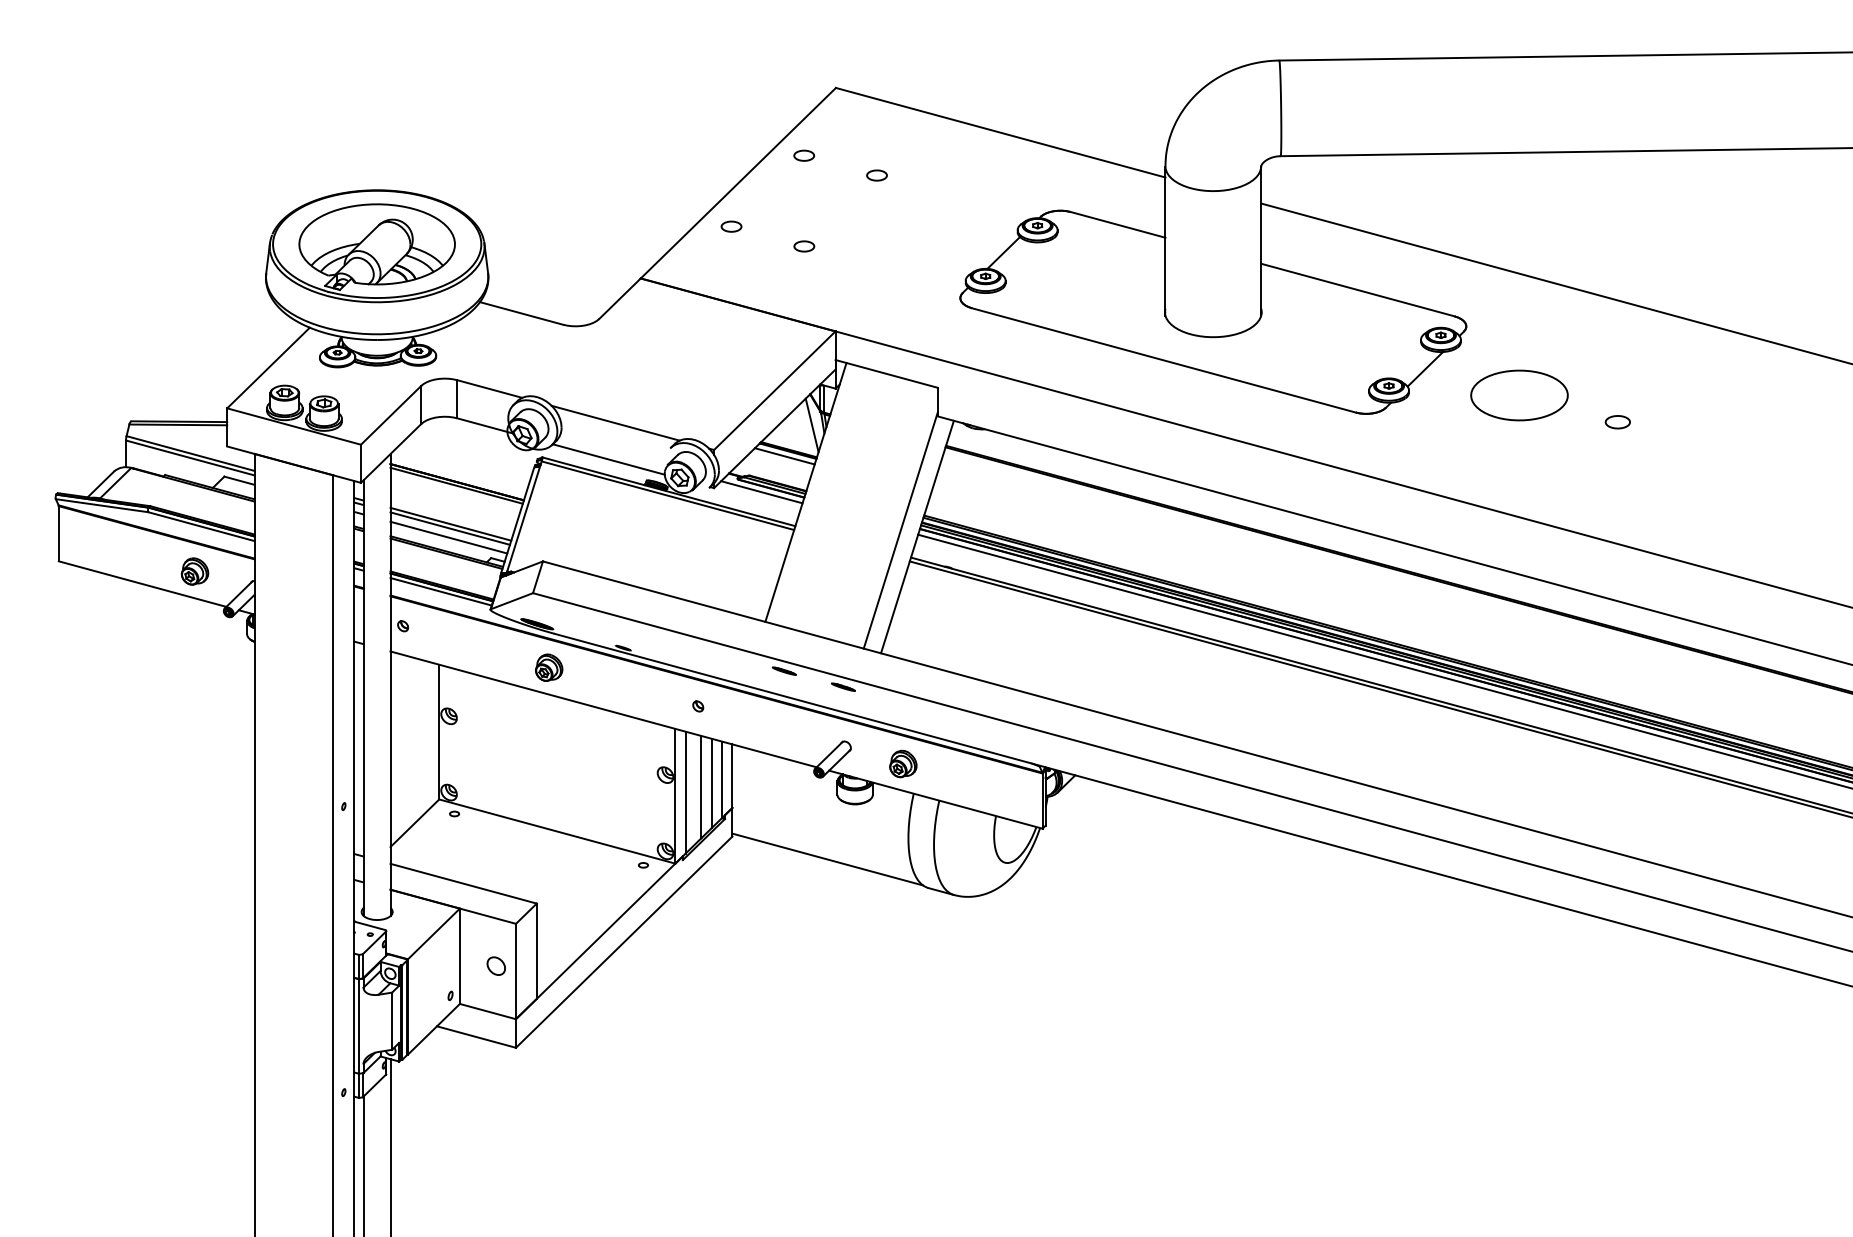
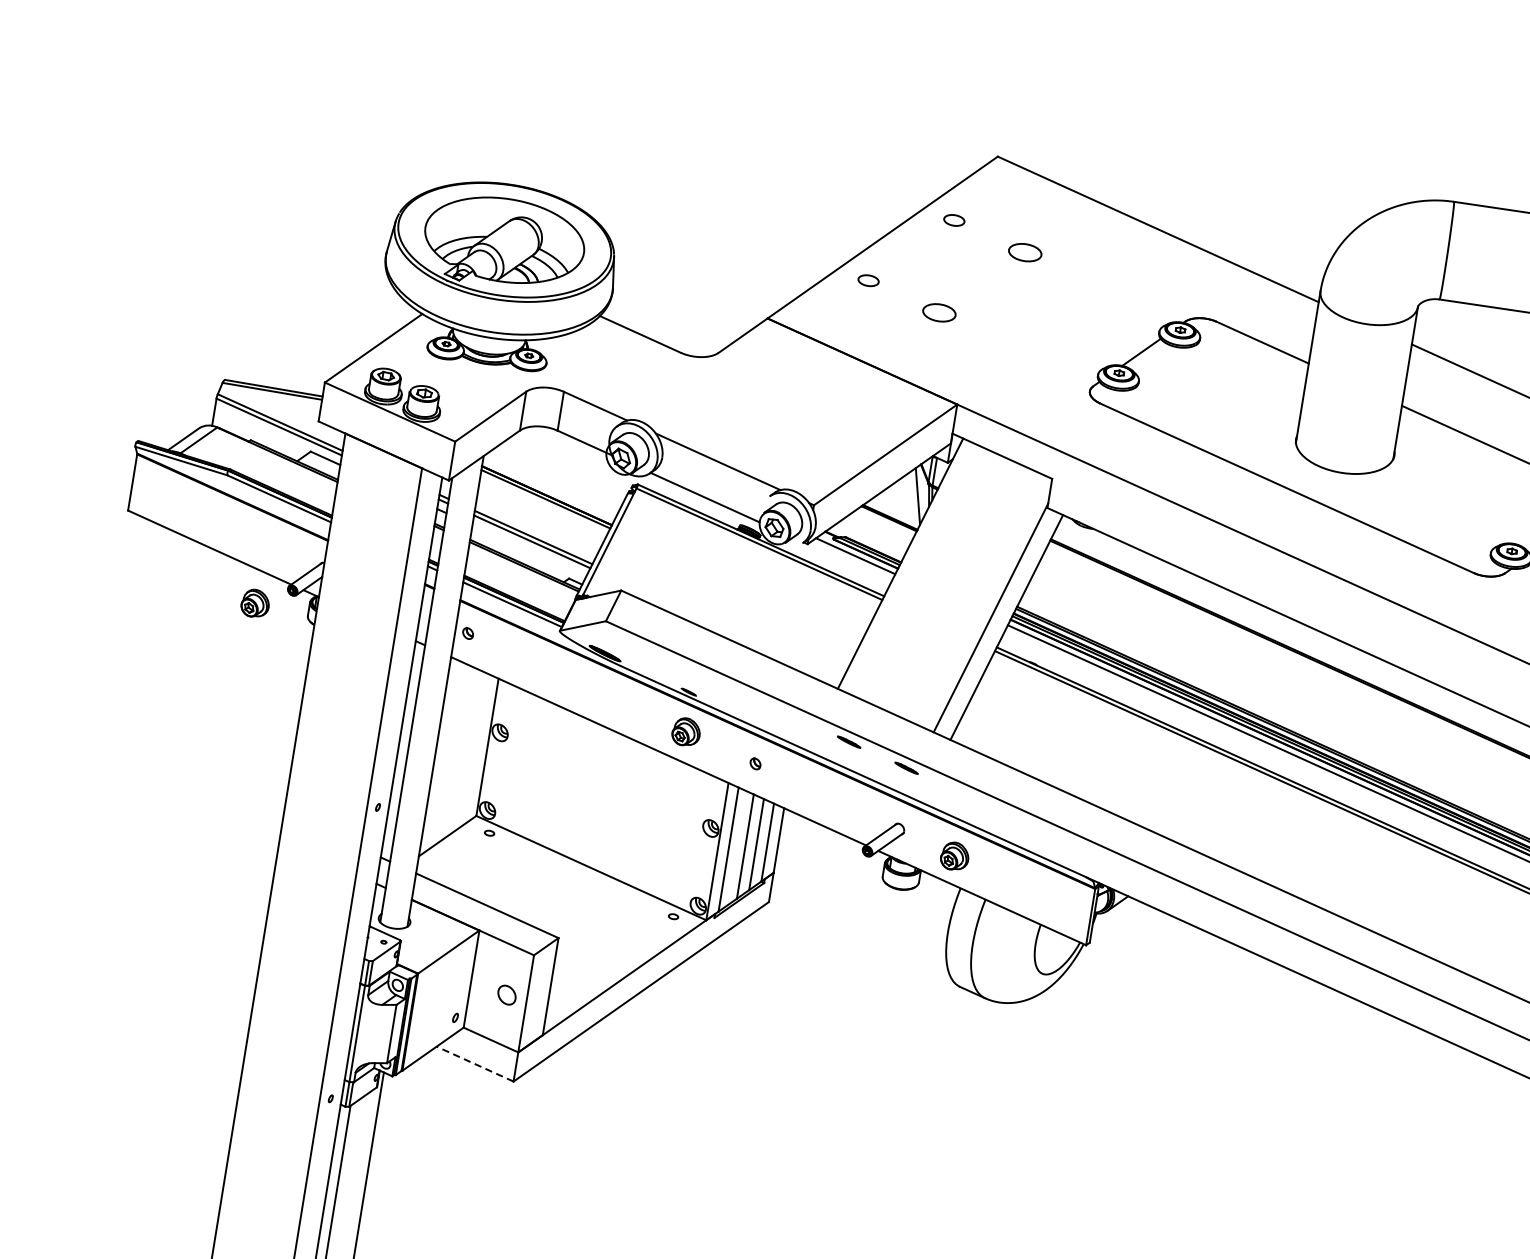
part: (876, 175) -> (1024, 252), size x1.6
part: (804, 246) -> (939, 312), size x1.6
line: (784, 456) -> (884, 523), removed
line: (448, 537) -> (529, 550), removed
part: (194, 571) -> (254, 603), moved
part: (549, 667) -> (686, 731), moved
line: (827, 859) -> (861, 941), removed
line: (476, 1037) -> (475, 1064), solid -> dashed

